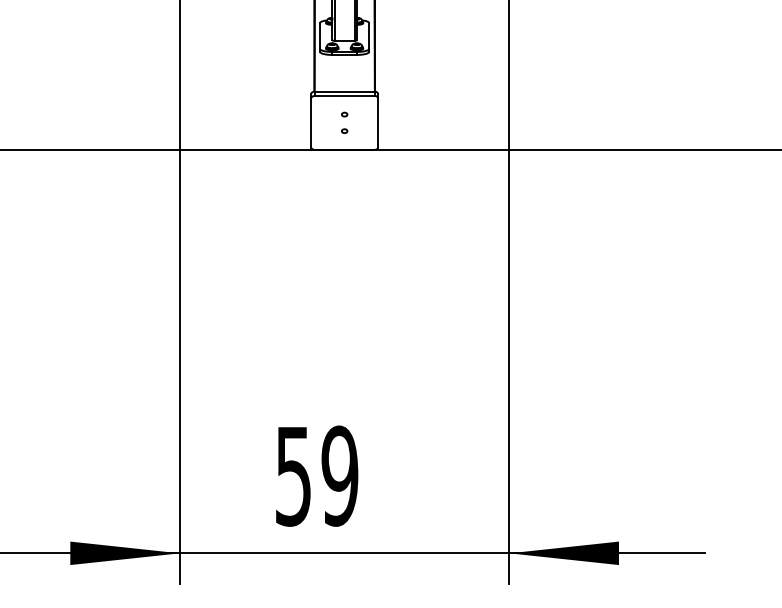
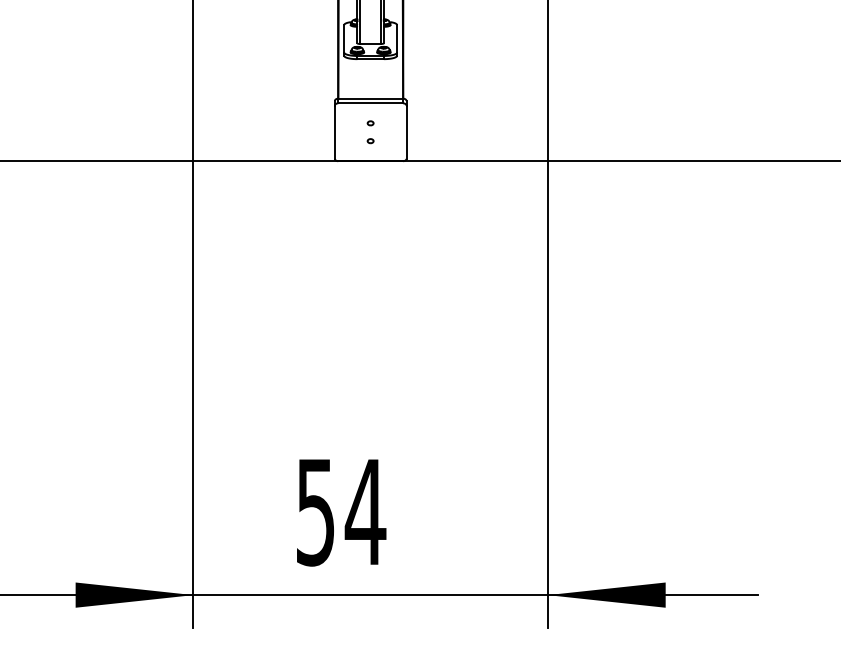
text: (339, 475) -> (365, 511), 59 -> 54

